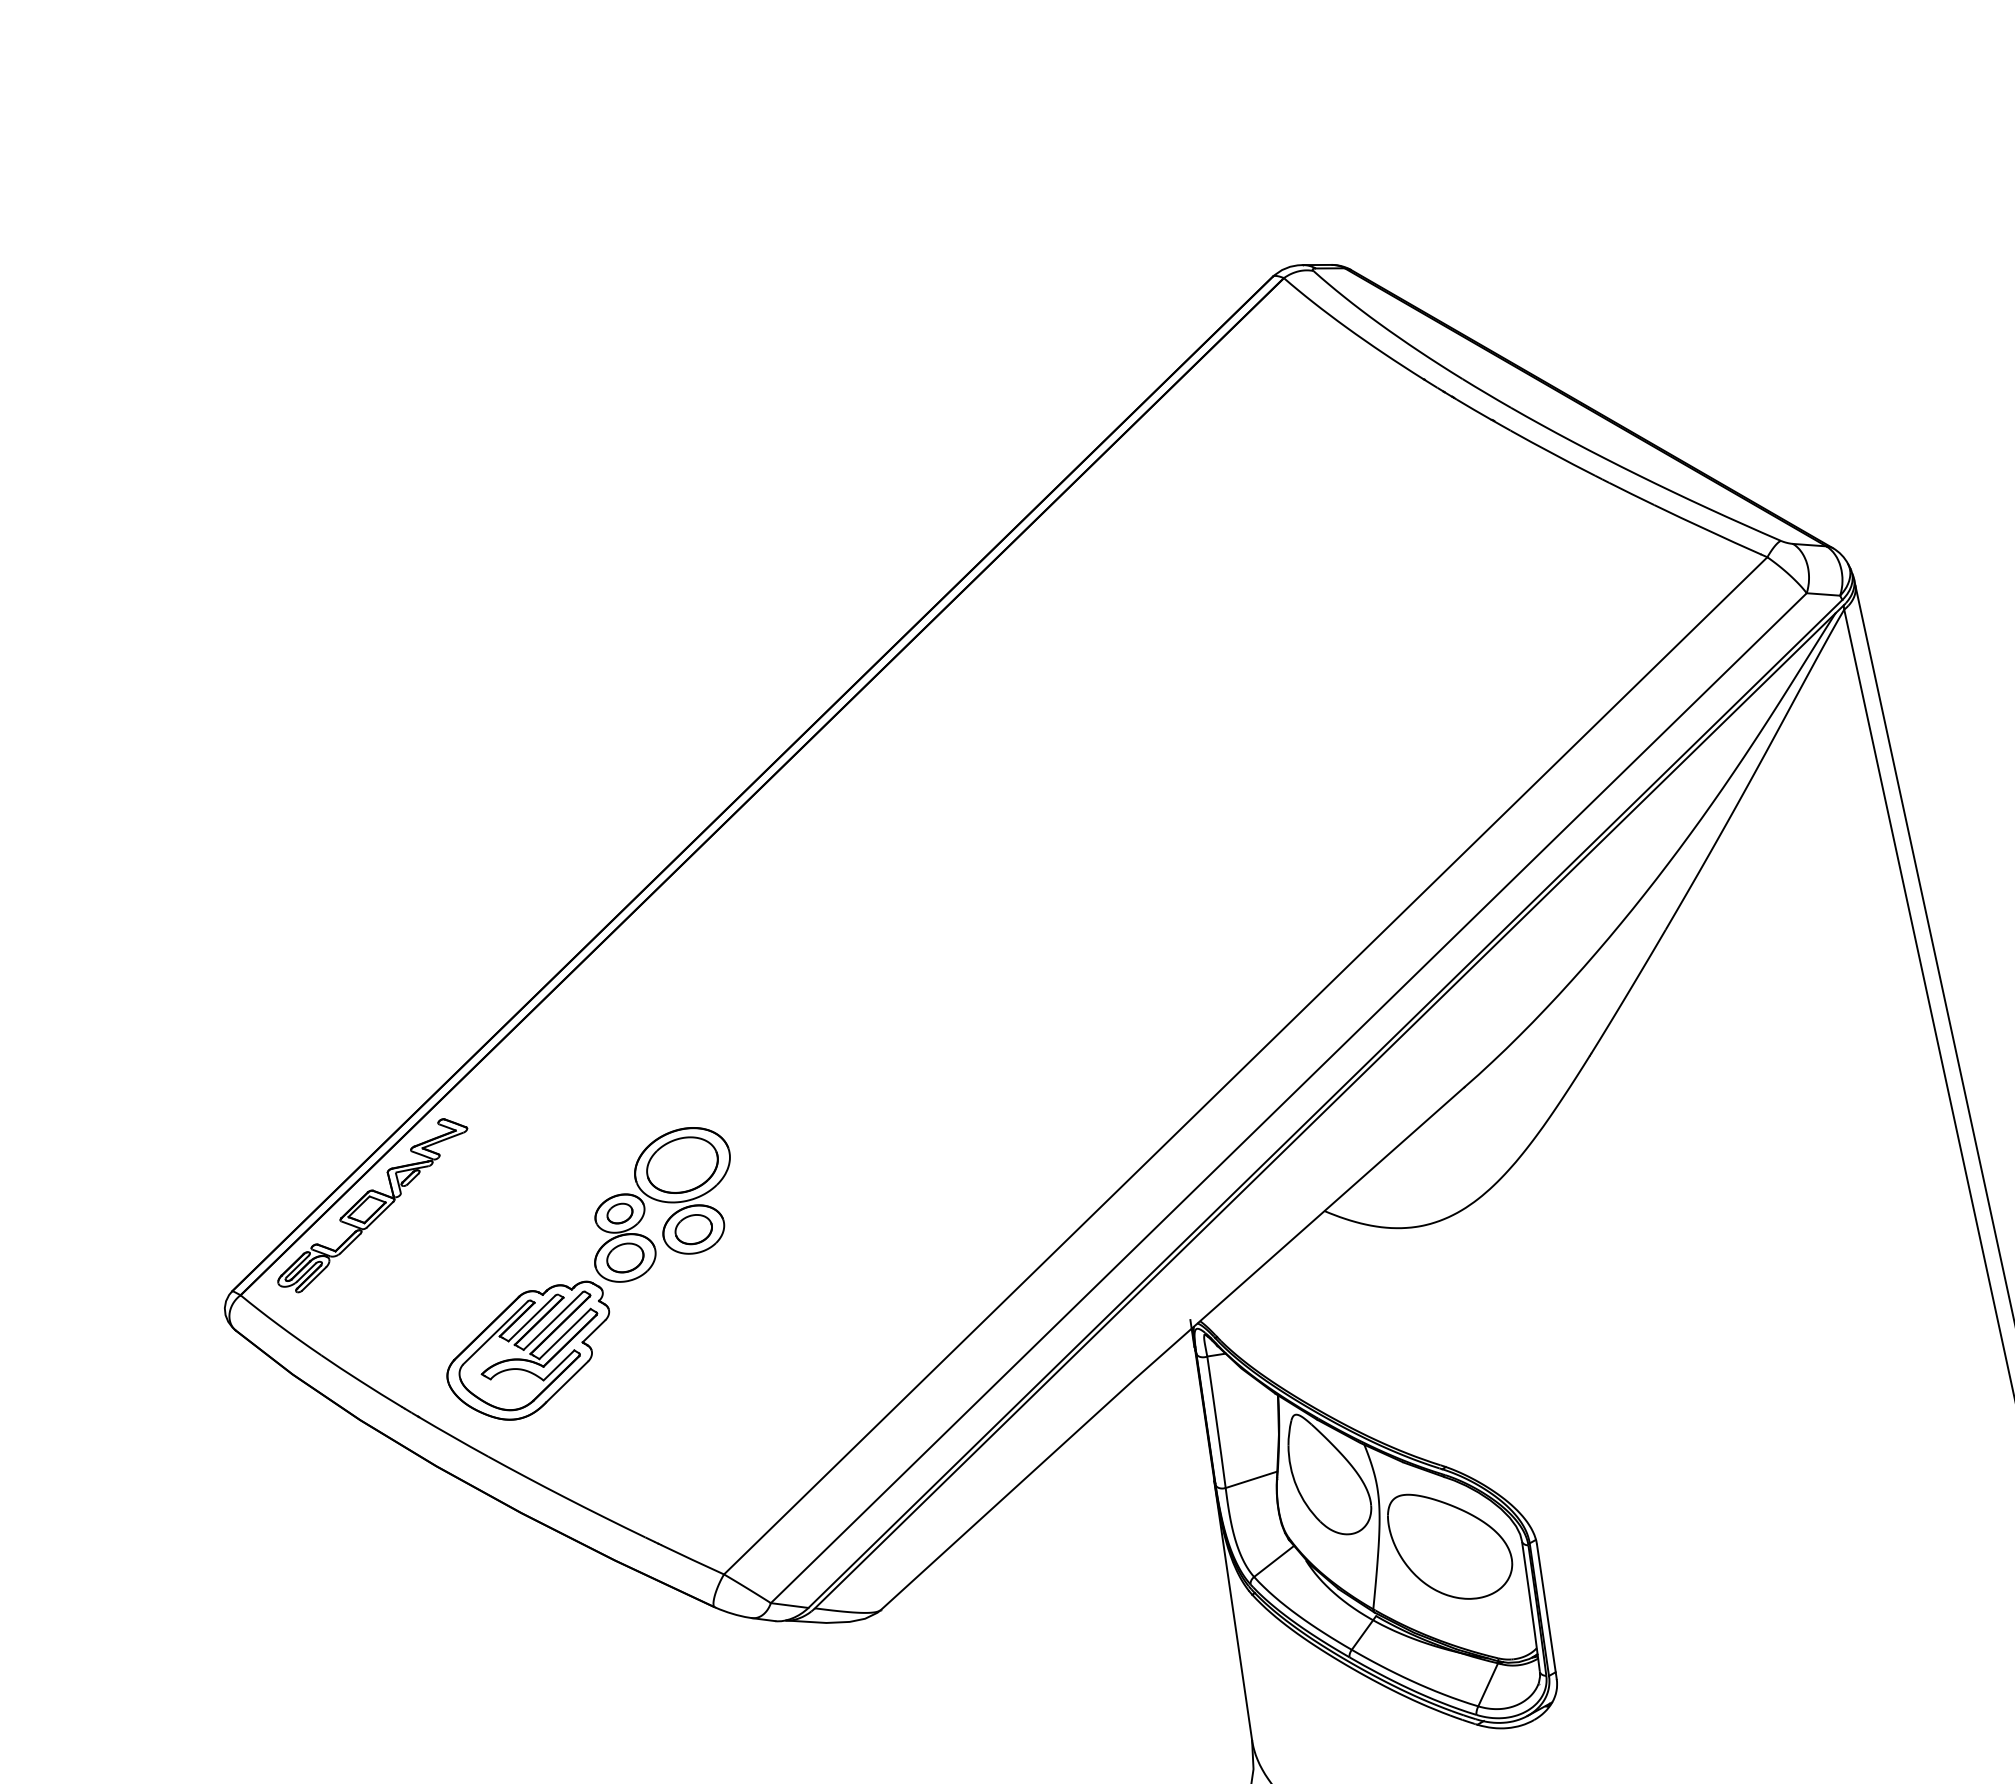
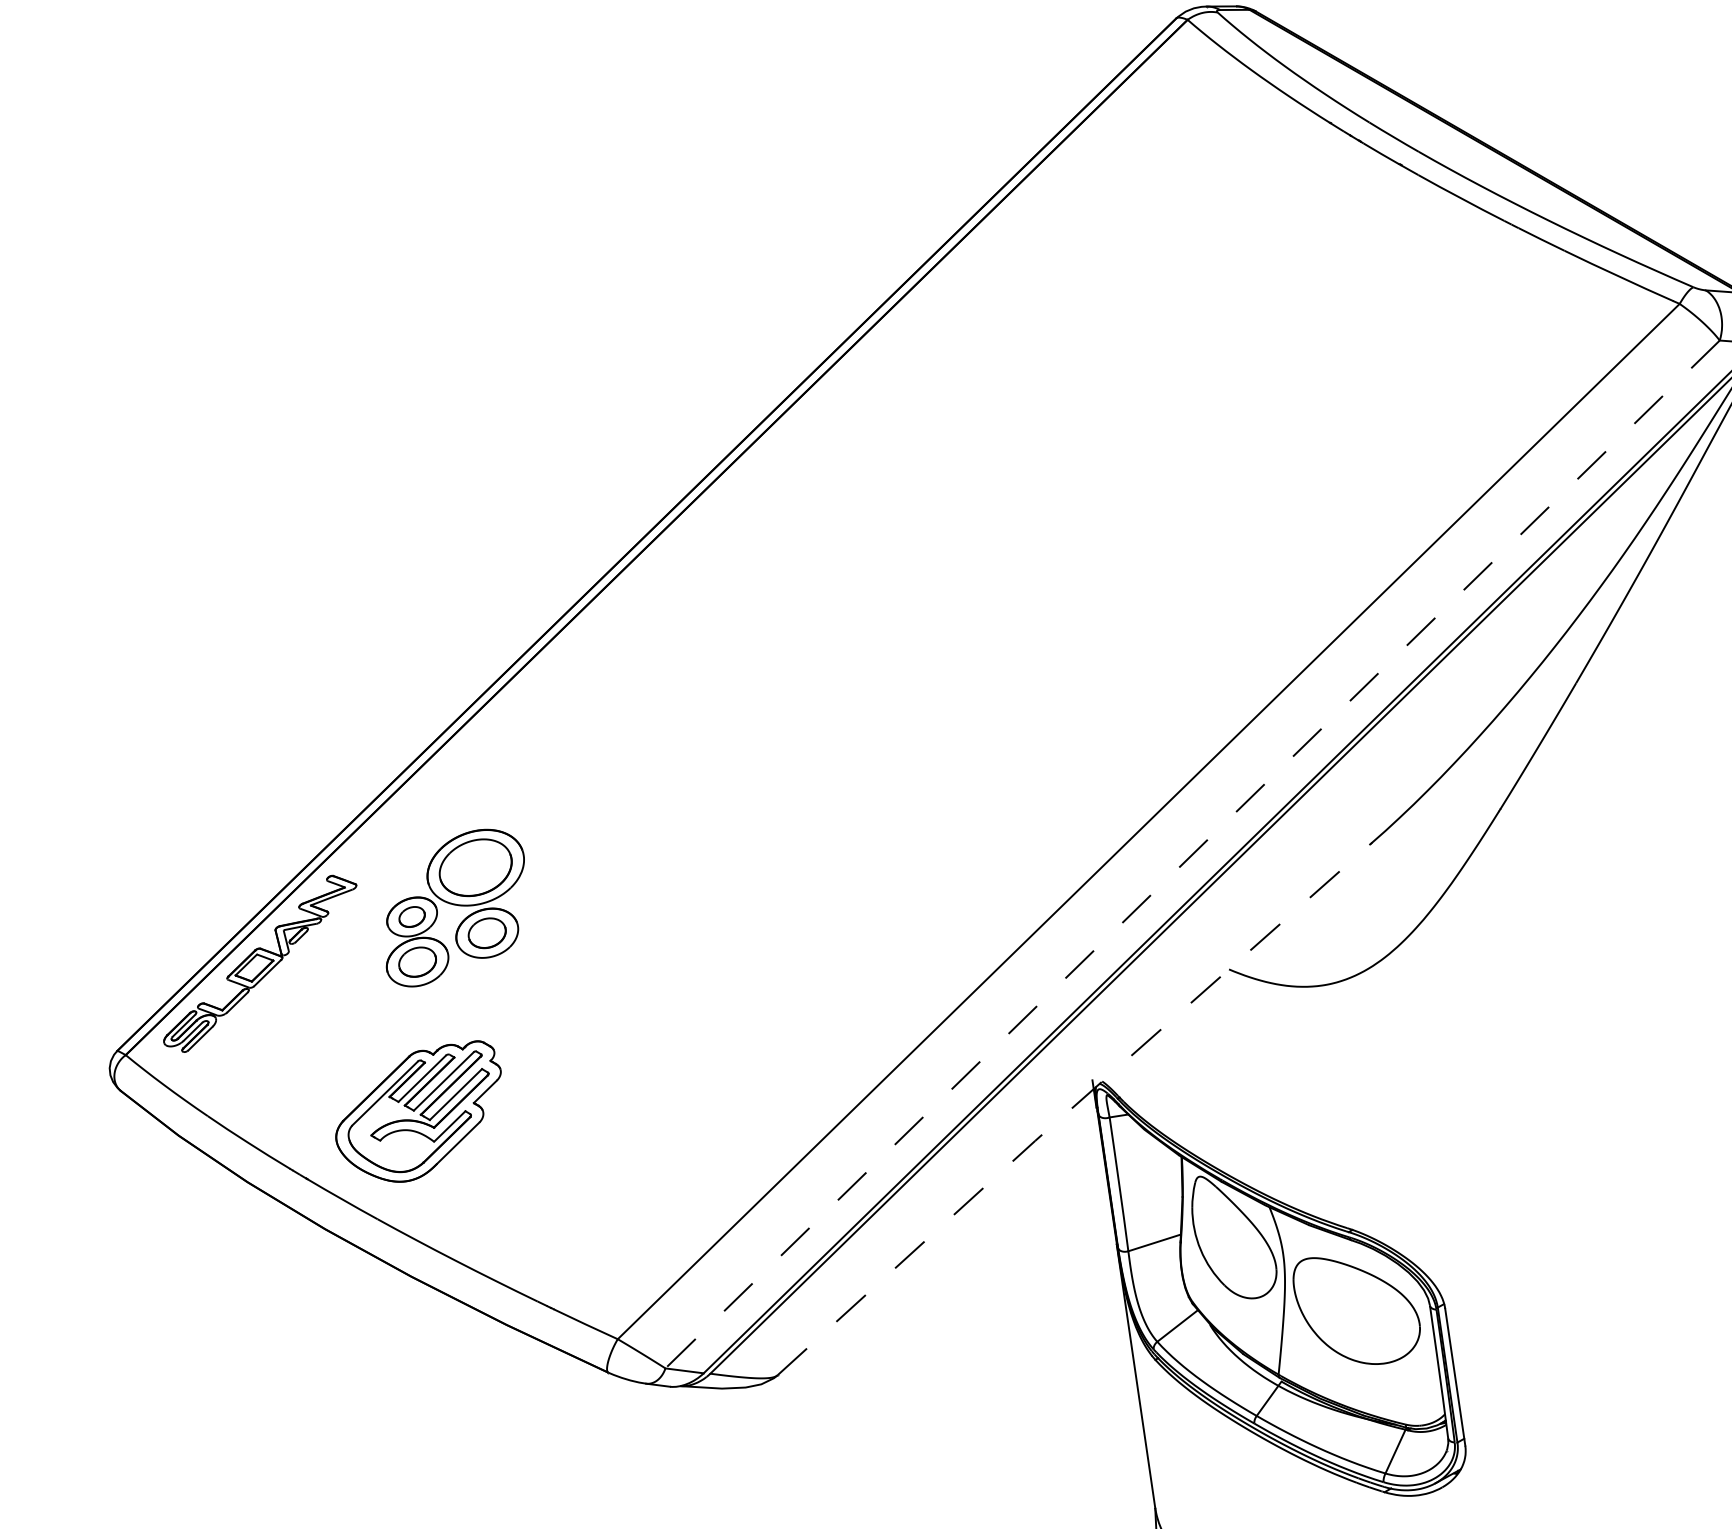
line: (1288, 1098) -> (1192, 854), solid -> dashed
part: (662, 1204) -> (455, 907), moved
line: (1170, 1347) -> (1072, 1108), solid -> dashed

